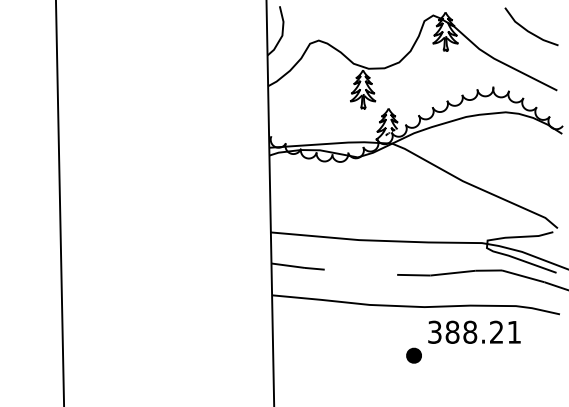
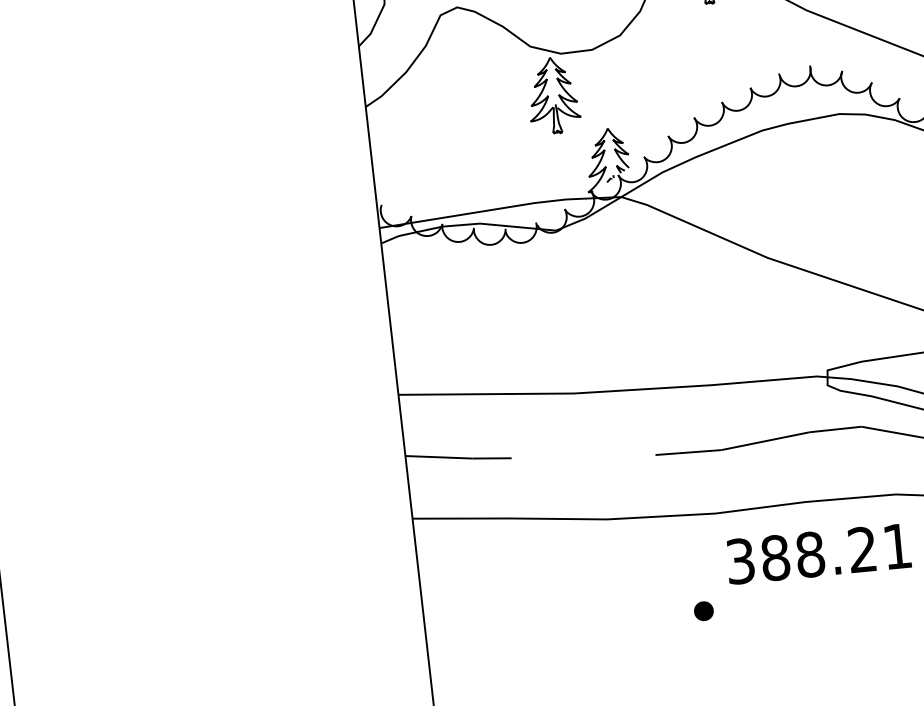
part: (413, 355) -> (702, 611), size x0.62

